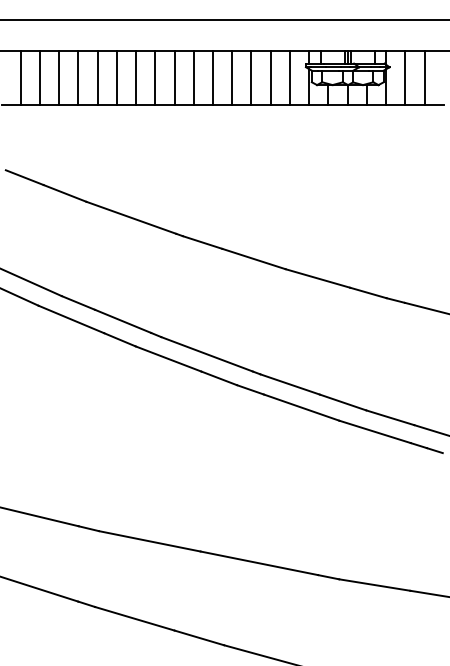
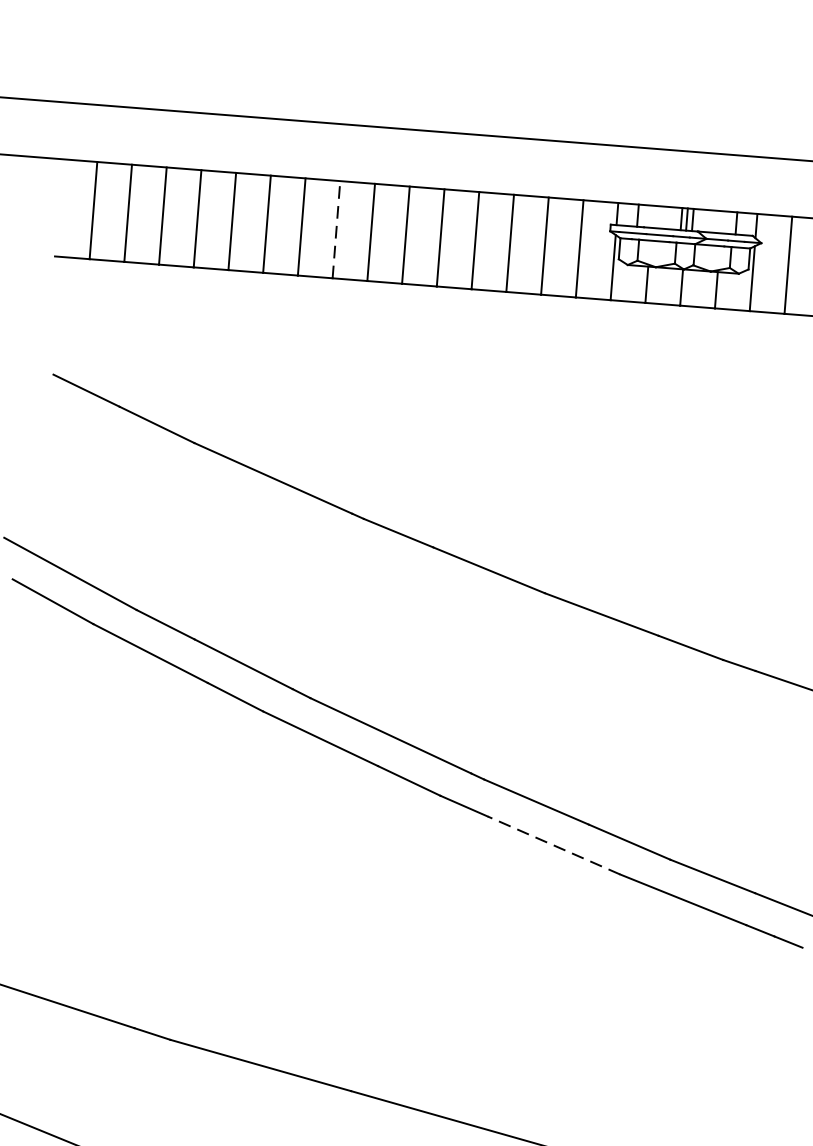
line: (155, 78) -> (336, 230), solid -> dashed
line: (301, 407) -> (553, 845), solid -> dashed

